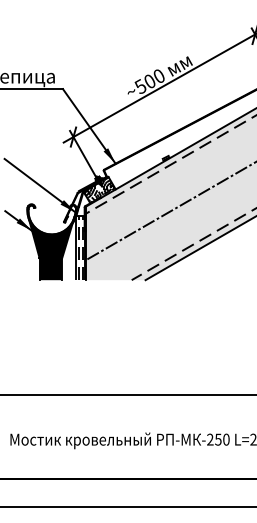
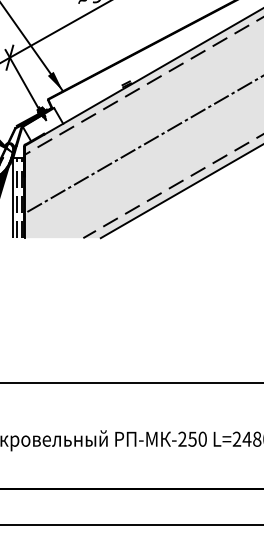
hatch: (99, 189) -> (42, 123), removed

